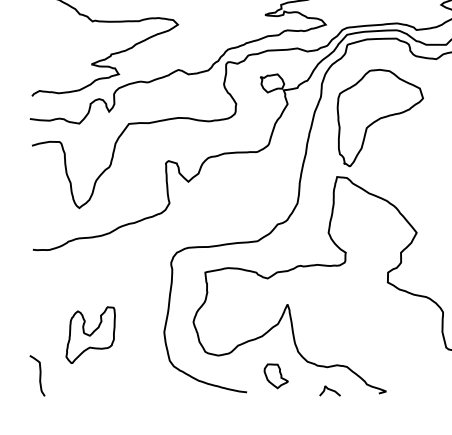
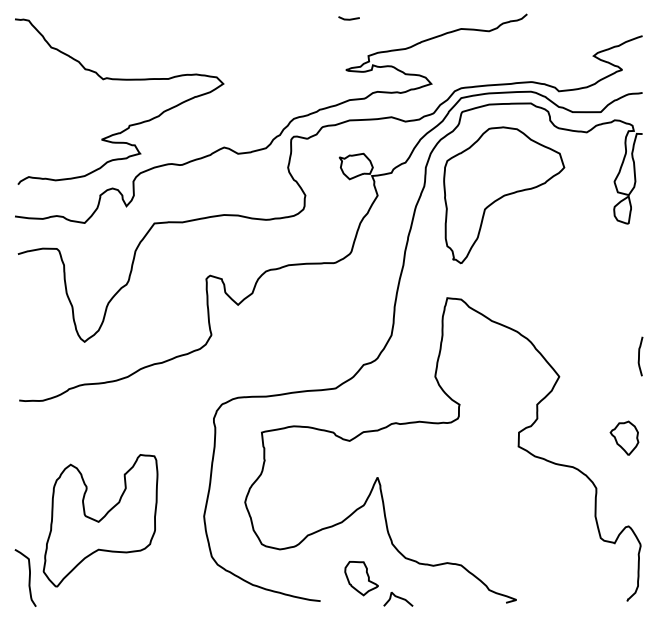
part: (380, 118) -> (504, 195), moved
part: (90, 335) -> (100, 520), size x1.67
curve: (330, 390) -> (398, 598), moved

